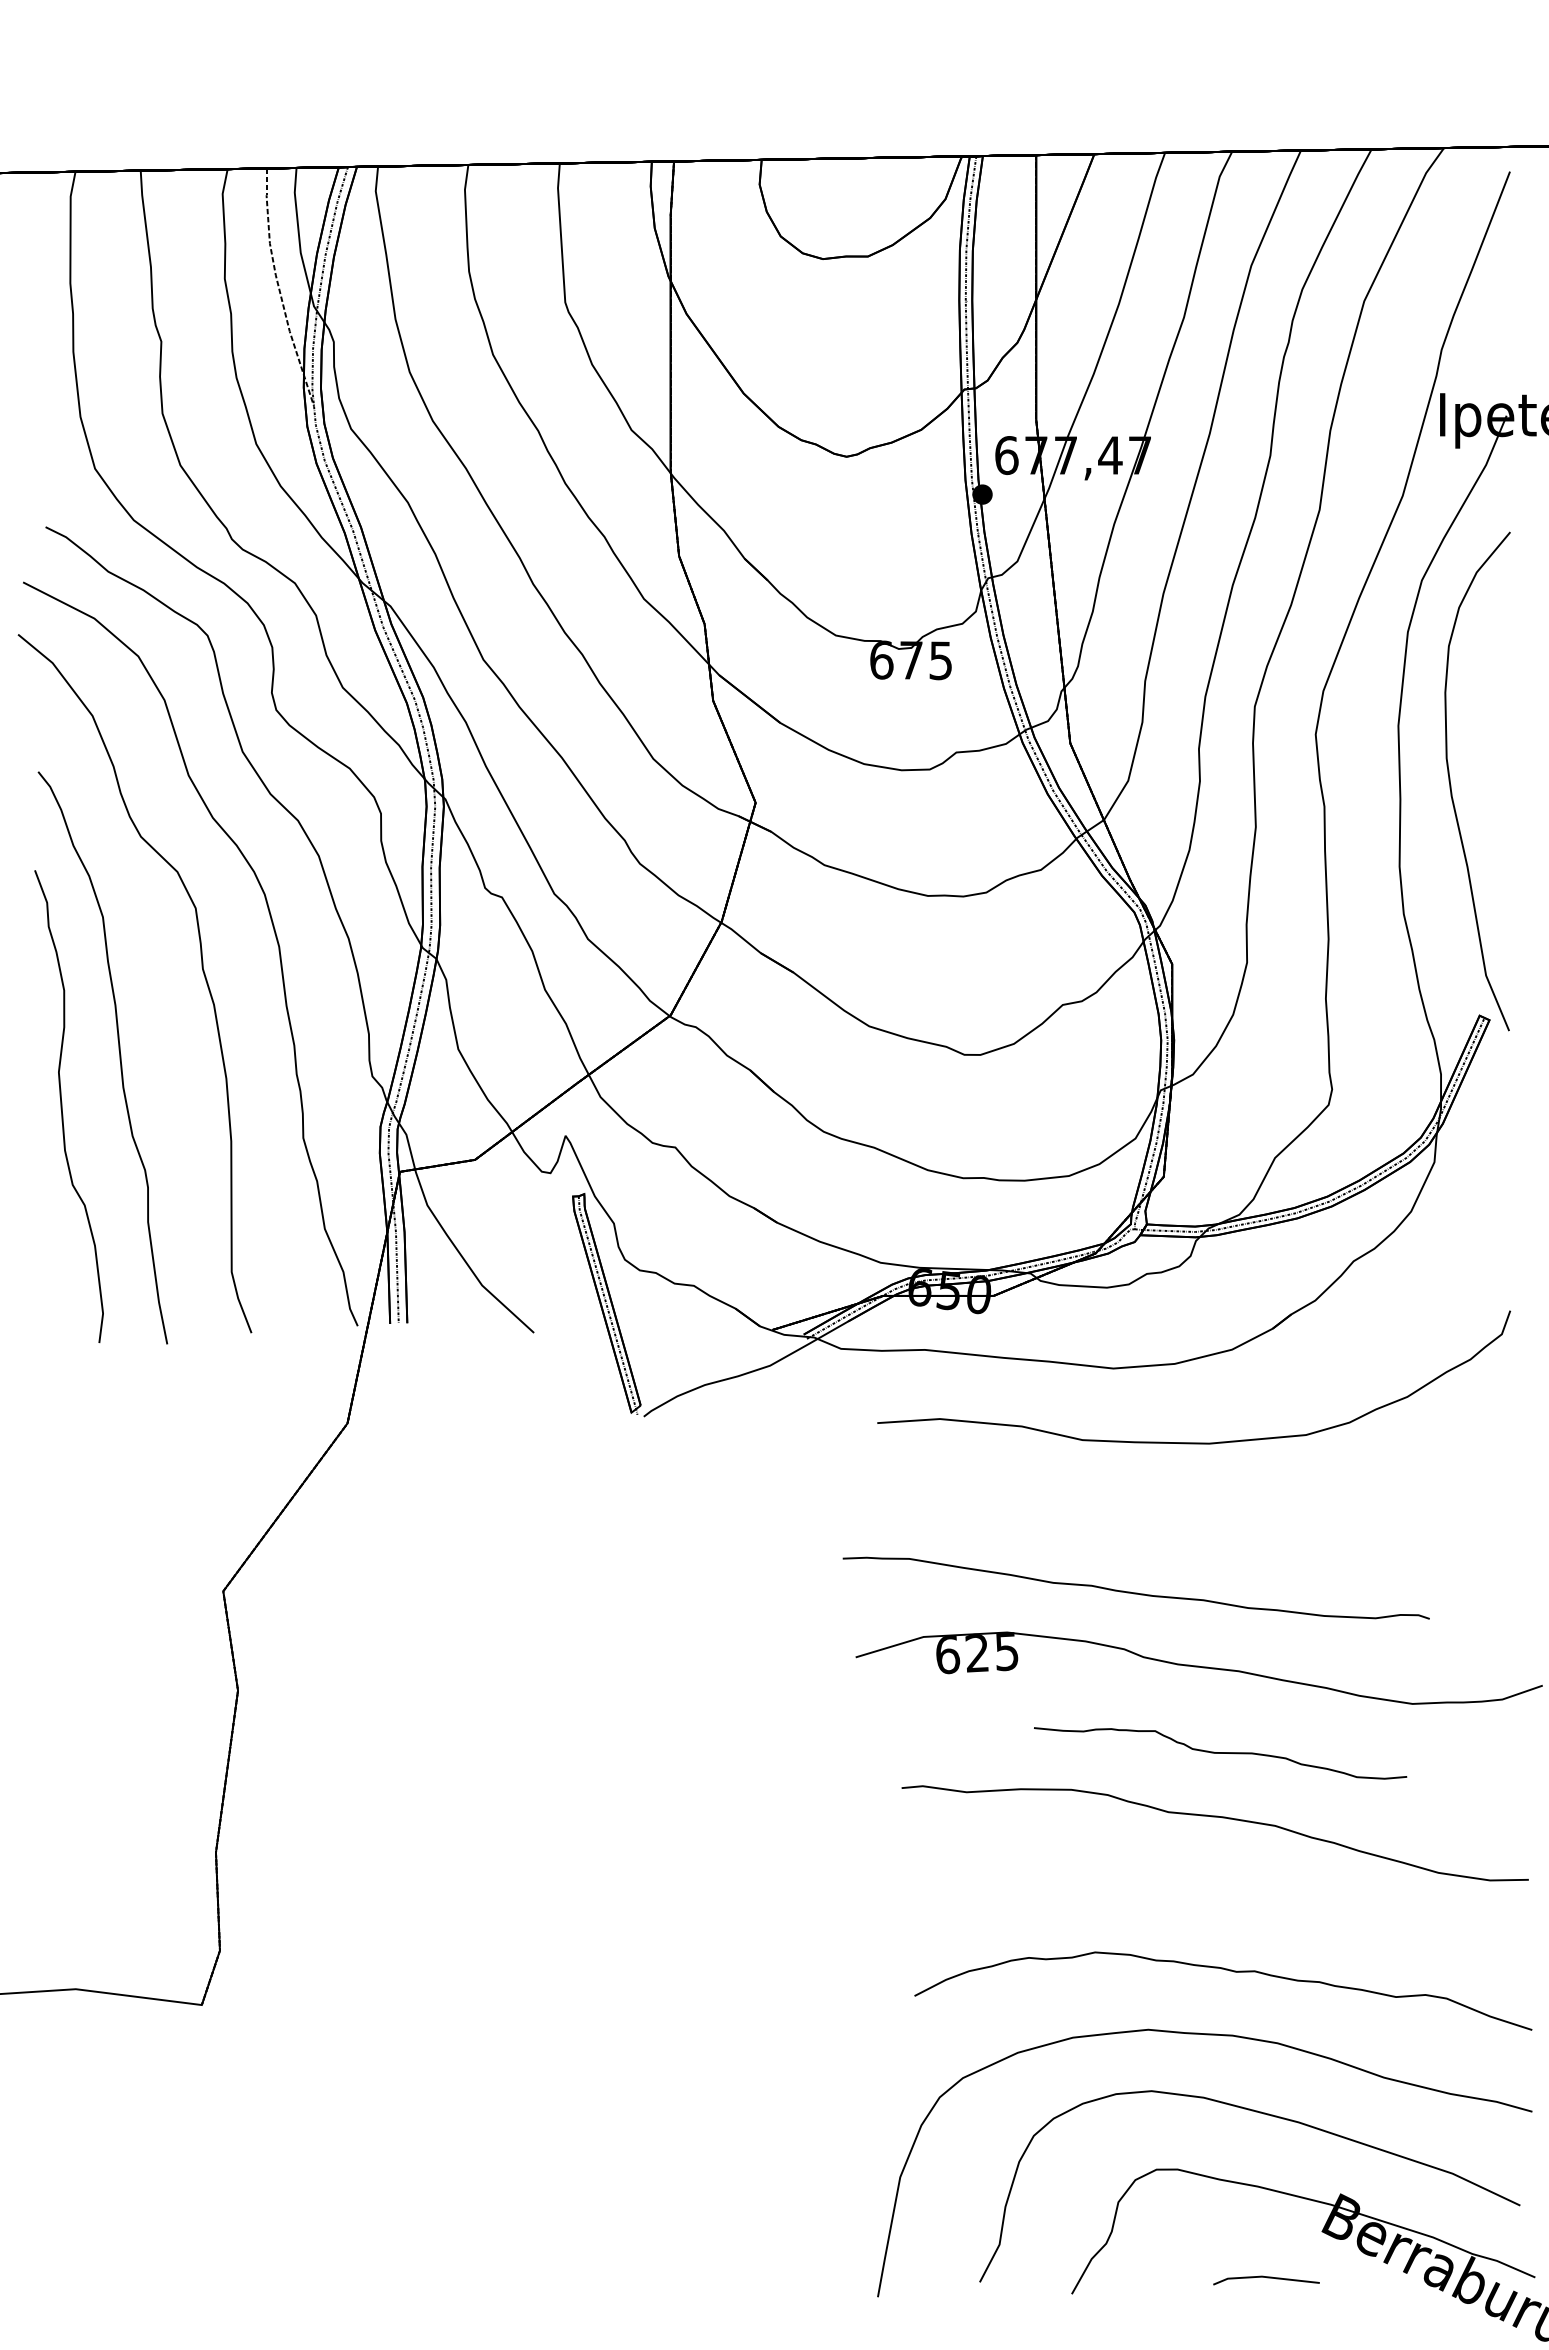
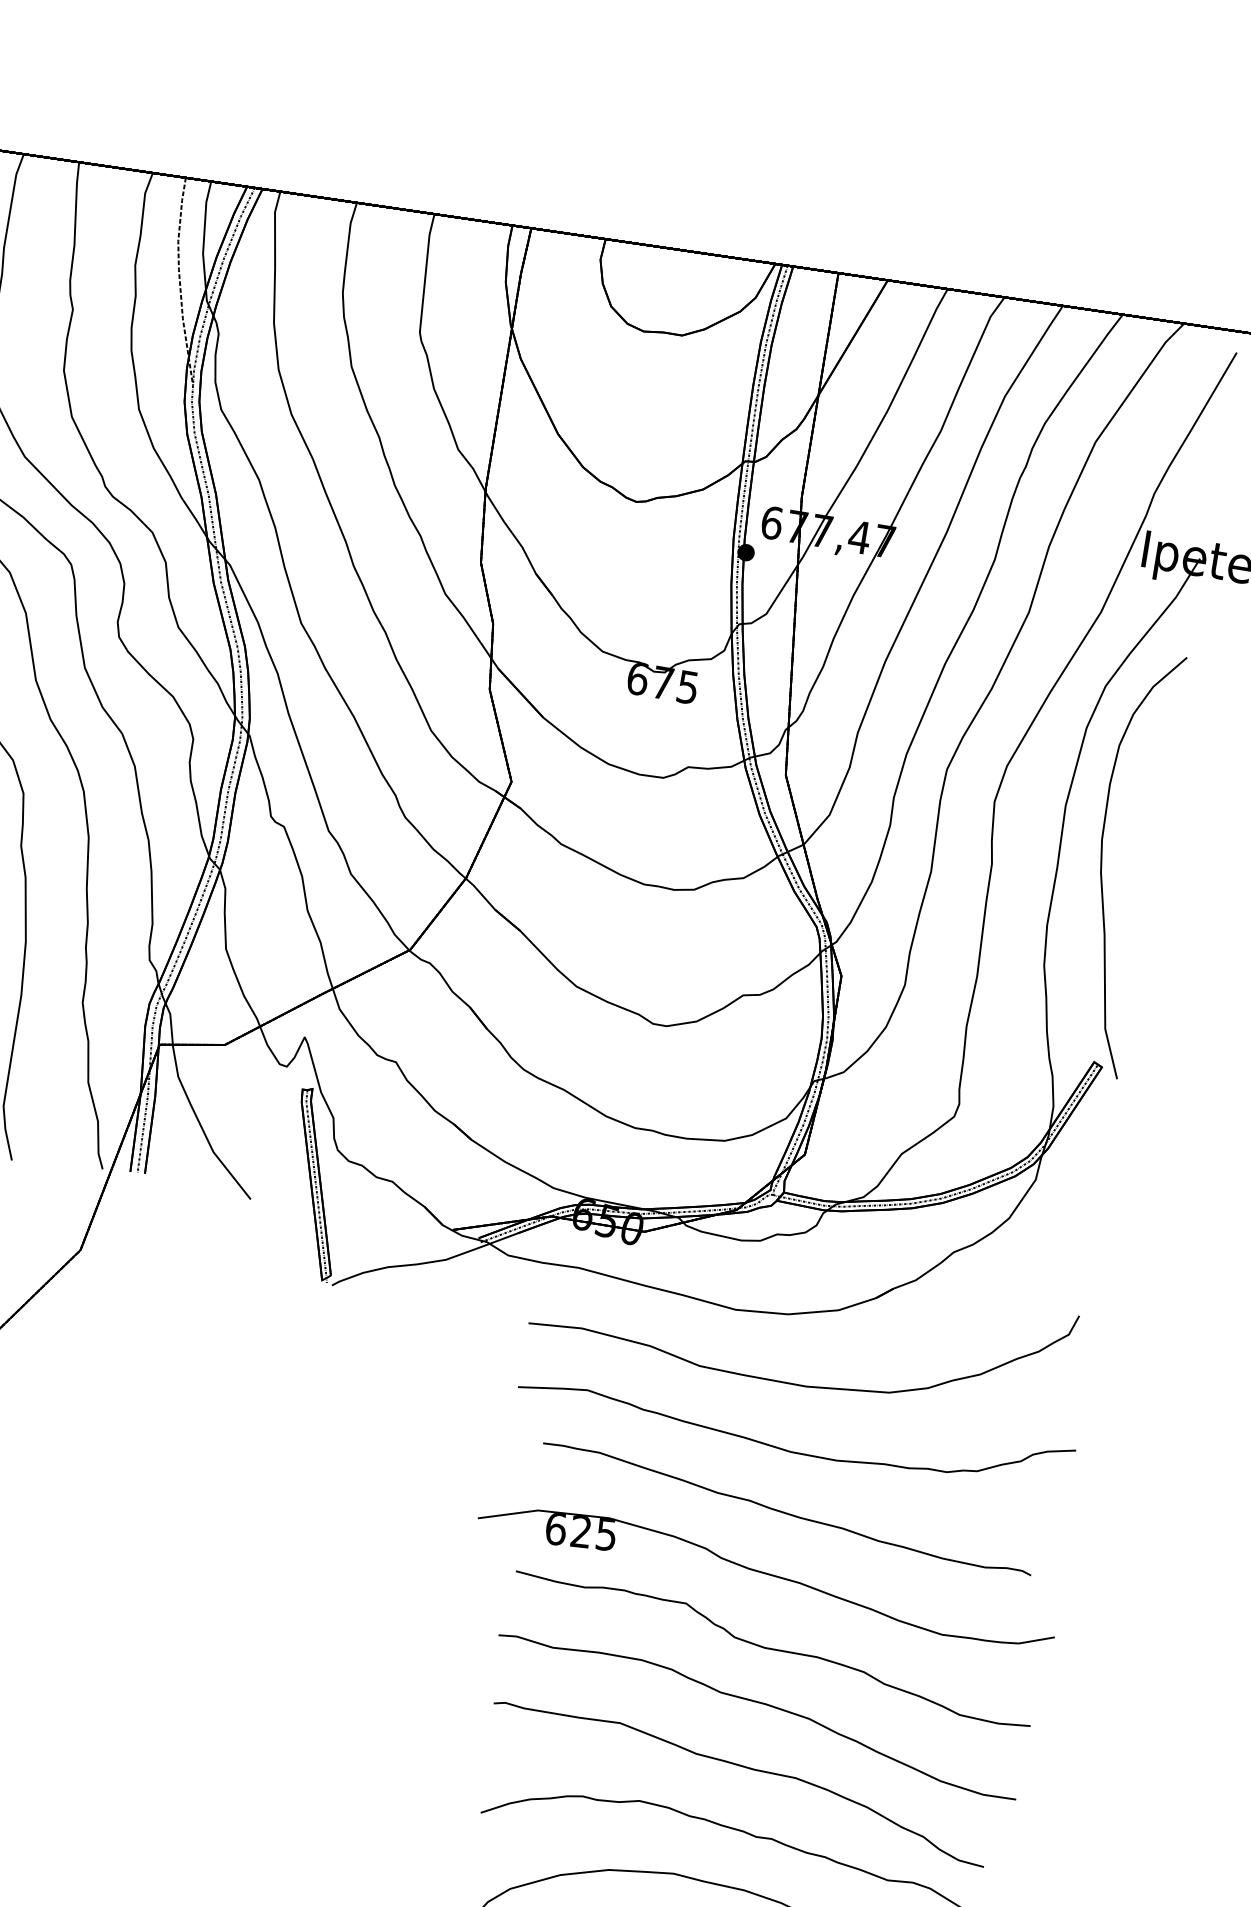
part: (1202, 1520) -> (790, 1450), added
part: (1135, 1587) -> (786, 1508), moved
part: (1220, 1753) -> (772, 1650), size x1.67
part: (1208, 1894) -> (743, 1767), added

